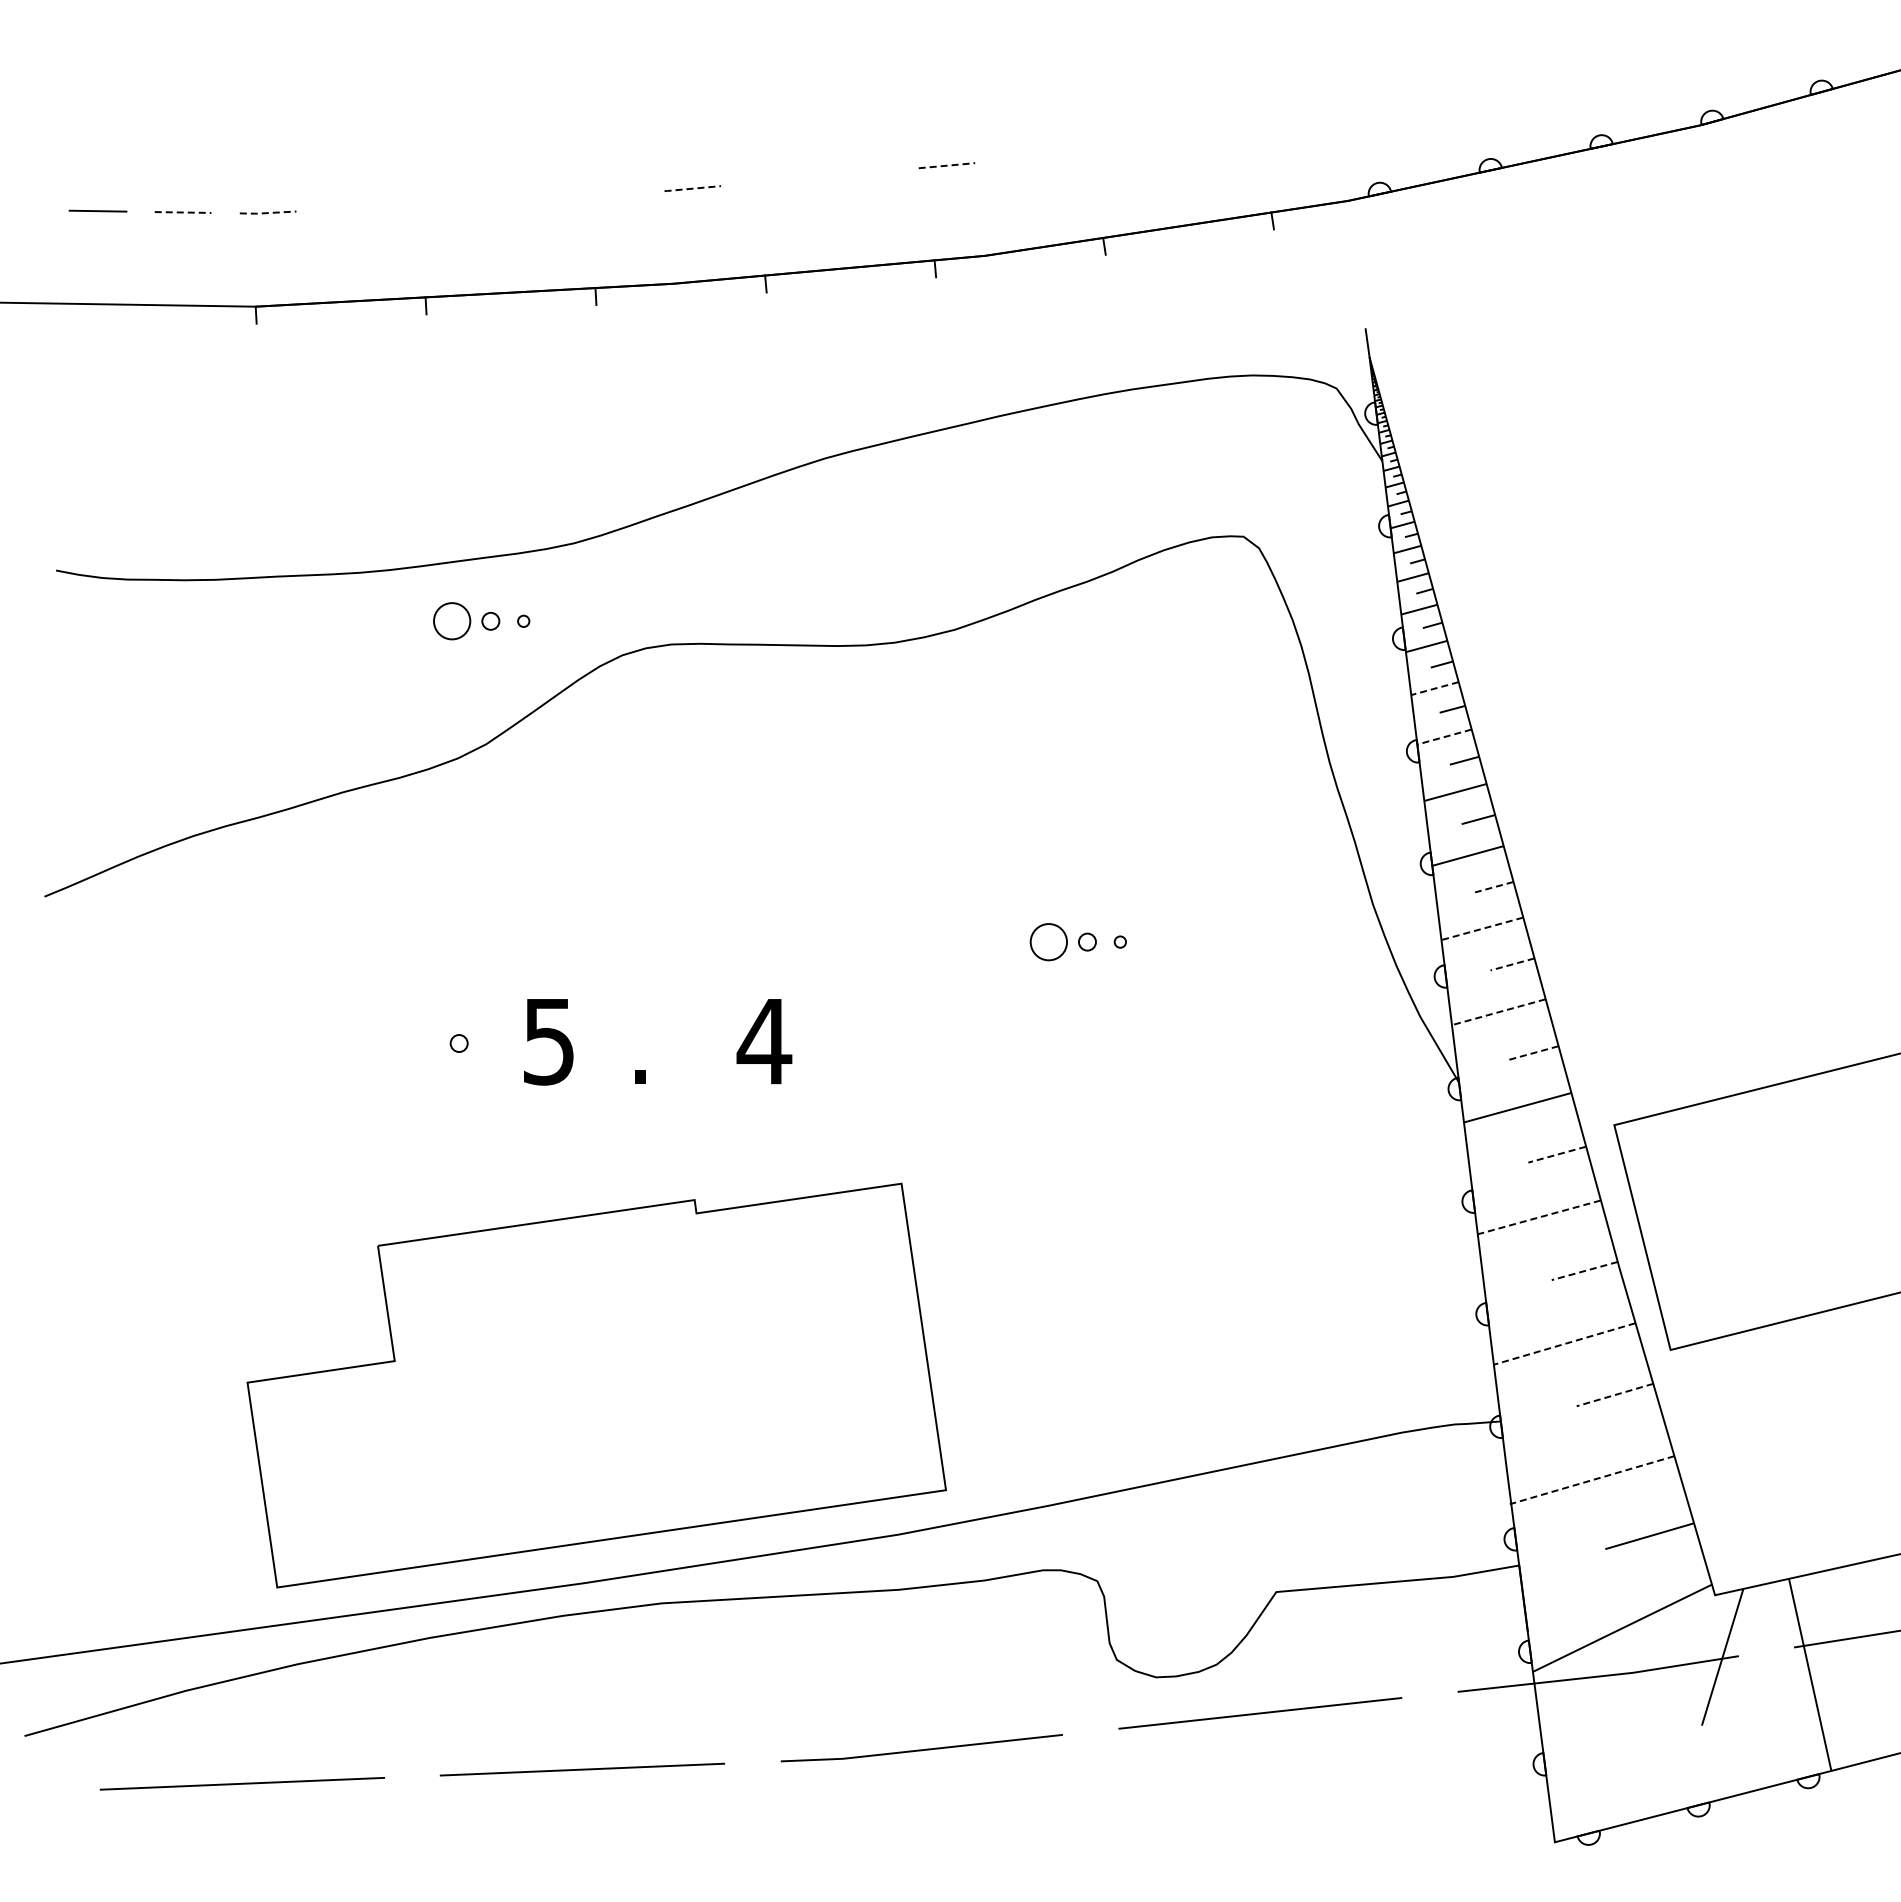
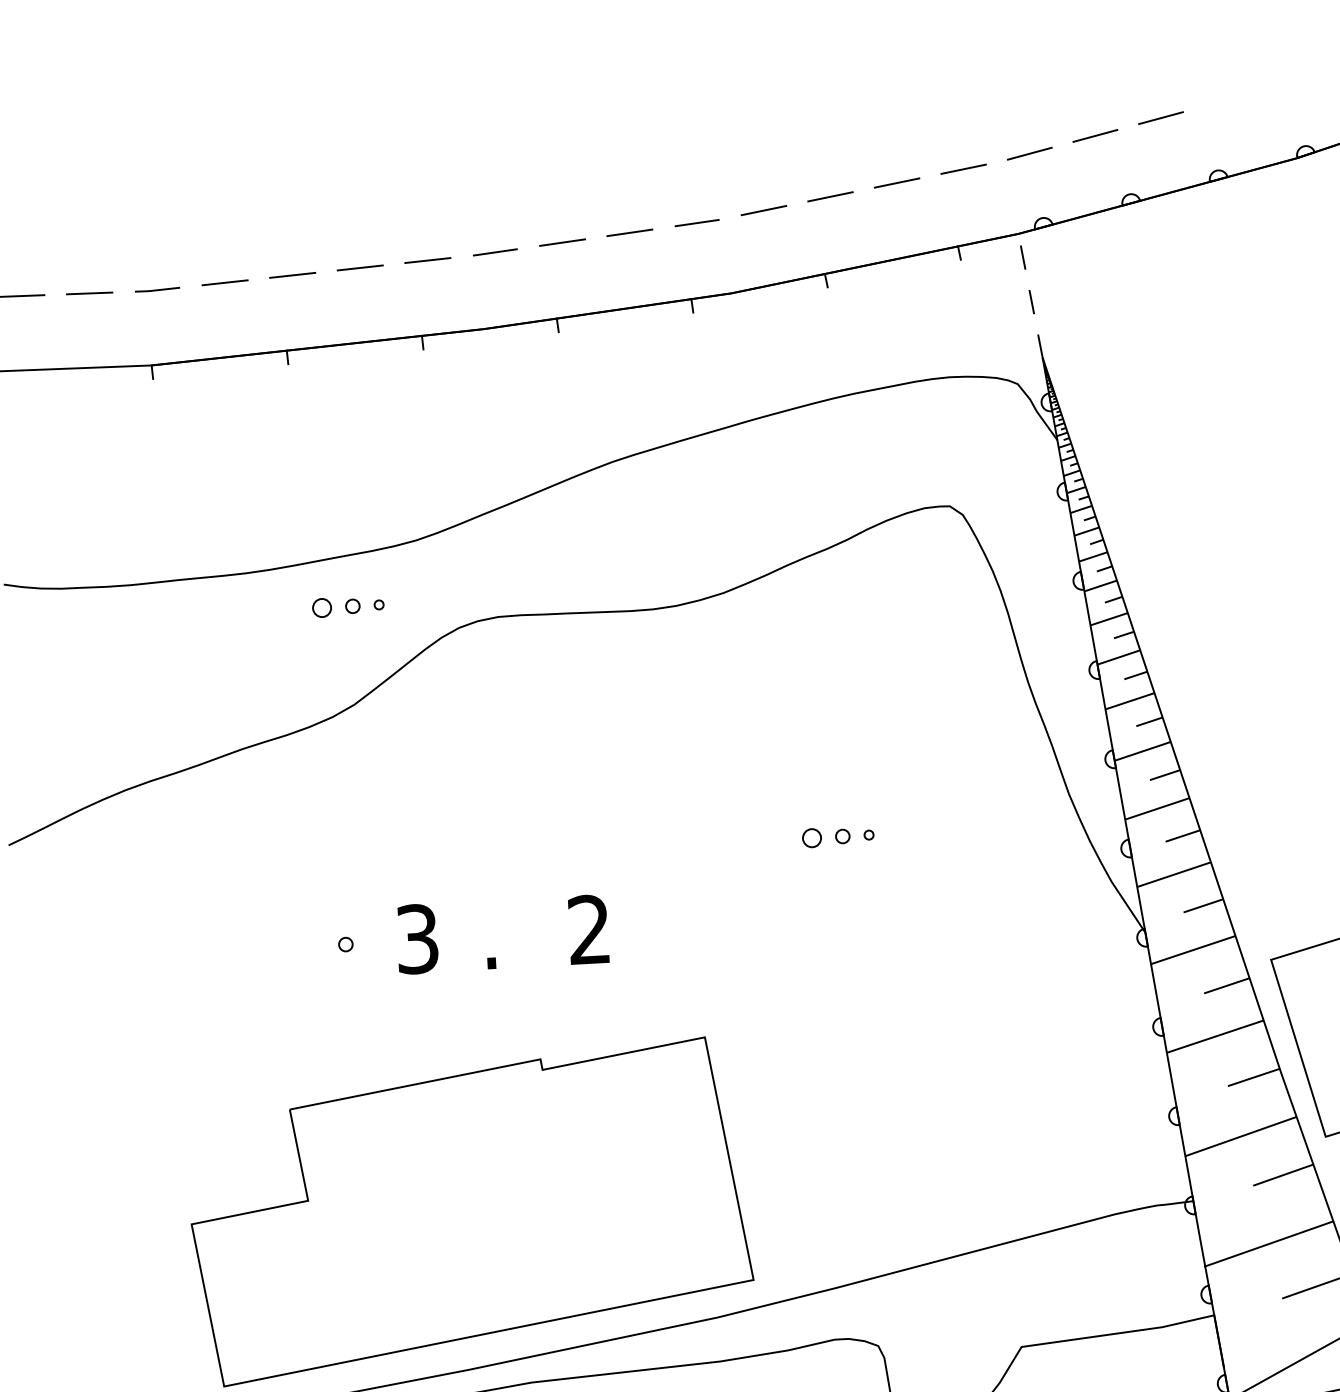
line: (1533, 65) -> (1160, 117), added
line: (1450, 83) -> (1095, 135), added
line: (1366, 101) -> (1029, 153), added
line: (1283, 116) -> (963, 169), added
line: (1199, 129) -> (897, 183), added
line: (1115, 141) -> (830, 196), added
line: (1031, 154) -> (764, 210), added
line: (947, 165) -> (697, 222), dashed -> solid
line: (862, 172) -> (630, 232), added
line: (777, 180) -> (562, 242), added
line: (692, 188) -> (495, 252), dashed -> solid
line: (607, 193) -> (427, 259), added
line: (522, 198) -> (359, 267), added
line: (437, 203) -> (292, 275), added
line: (352, 207) -> (224, 282), added
line: (183, 212) -> (89, 293), dashed -> solid
line: (268, 213) -> (157, 290), dashed -> solid
line: (1351, 230) -> (1022, 257), added
line: (1359, 287) -> (1031, 302), added
circle: (452, 621) -> (322, 608), size x0.62
line: (1435, 688) -> (1109, 619), dashed -> solid
line: (1444, 737) -> (1118, 657), dashed -> solid
line: (1494, 887) -> (1165, 775), dashed -> solid
line: (1481, 928) -> (1156, 808), dashed -> solid
circle: (1048, 941) -> (811, 837), size x0.62
line: (1512, 964) -> (1182, 836), dashed -> solid
line: (1498, 1012) -> (1173, 874), dashed -> solid
text: (764, 1040) -> (589, 928), 4 -> 2
text: (548, 1041) -> (417, 939), 5 -> 3
line: (1532, 1053) -> (1202, 906), dashed -> solid
line: (1557, 1154) -> (1227, 985), dashed -> solid
line: (1539, 1217) -> (1215, 1036), dashed -> solid
line: (1584, 1271) -> (1253, 1077), dashed -> solid
line: (1564, 1343) -> (1240, 1136), dashed -> solid
line: (1615, 1395) -> (1283, 1175), dashed -> solid
line: (1592, 1480) -> (1269, 1244), dashed -> solid

